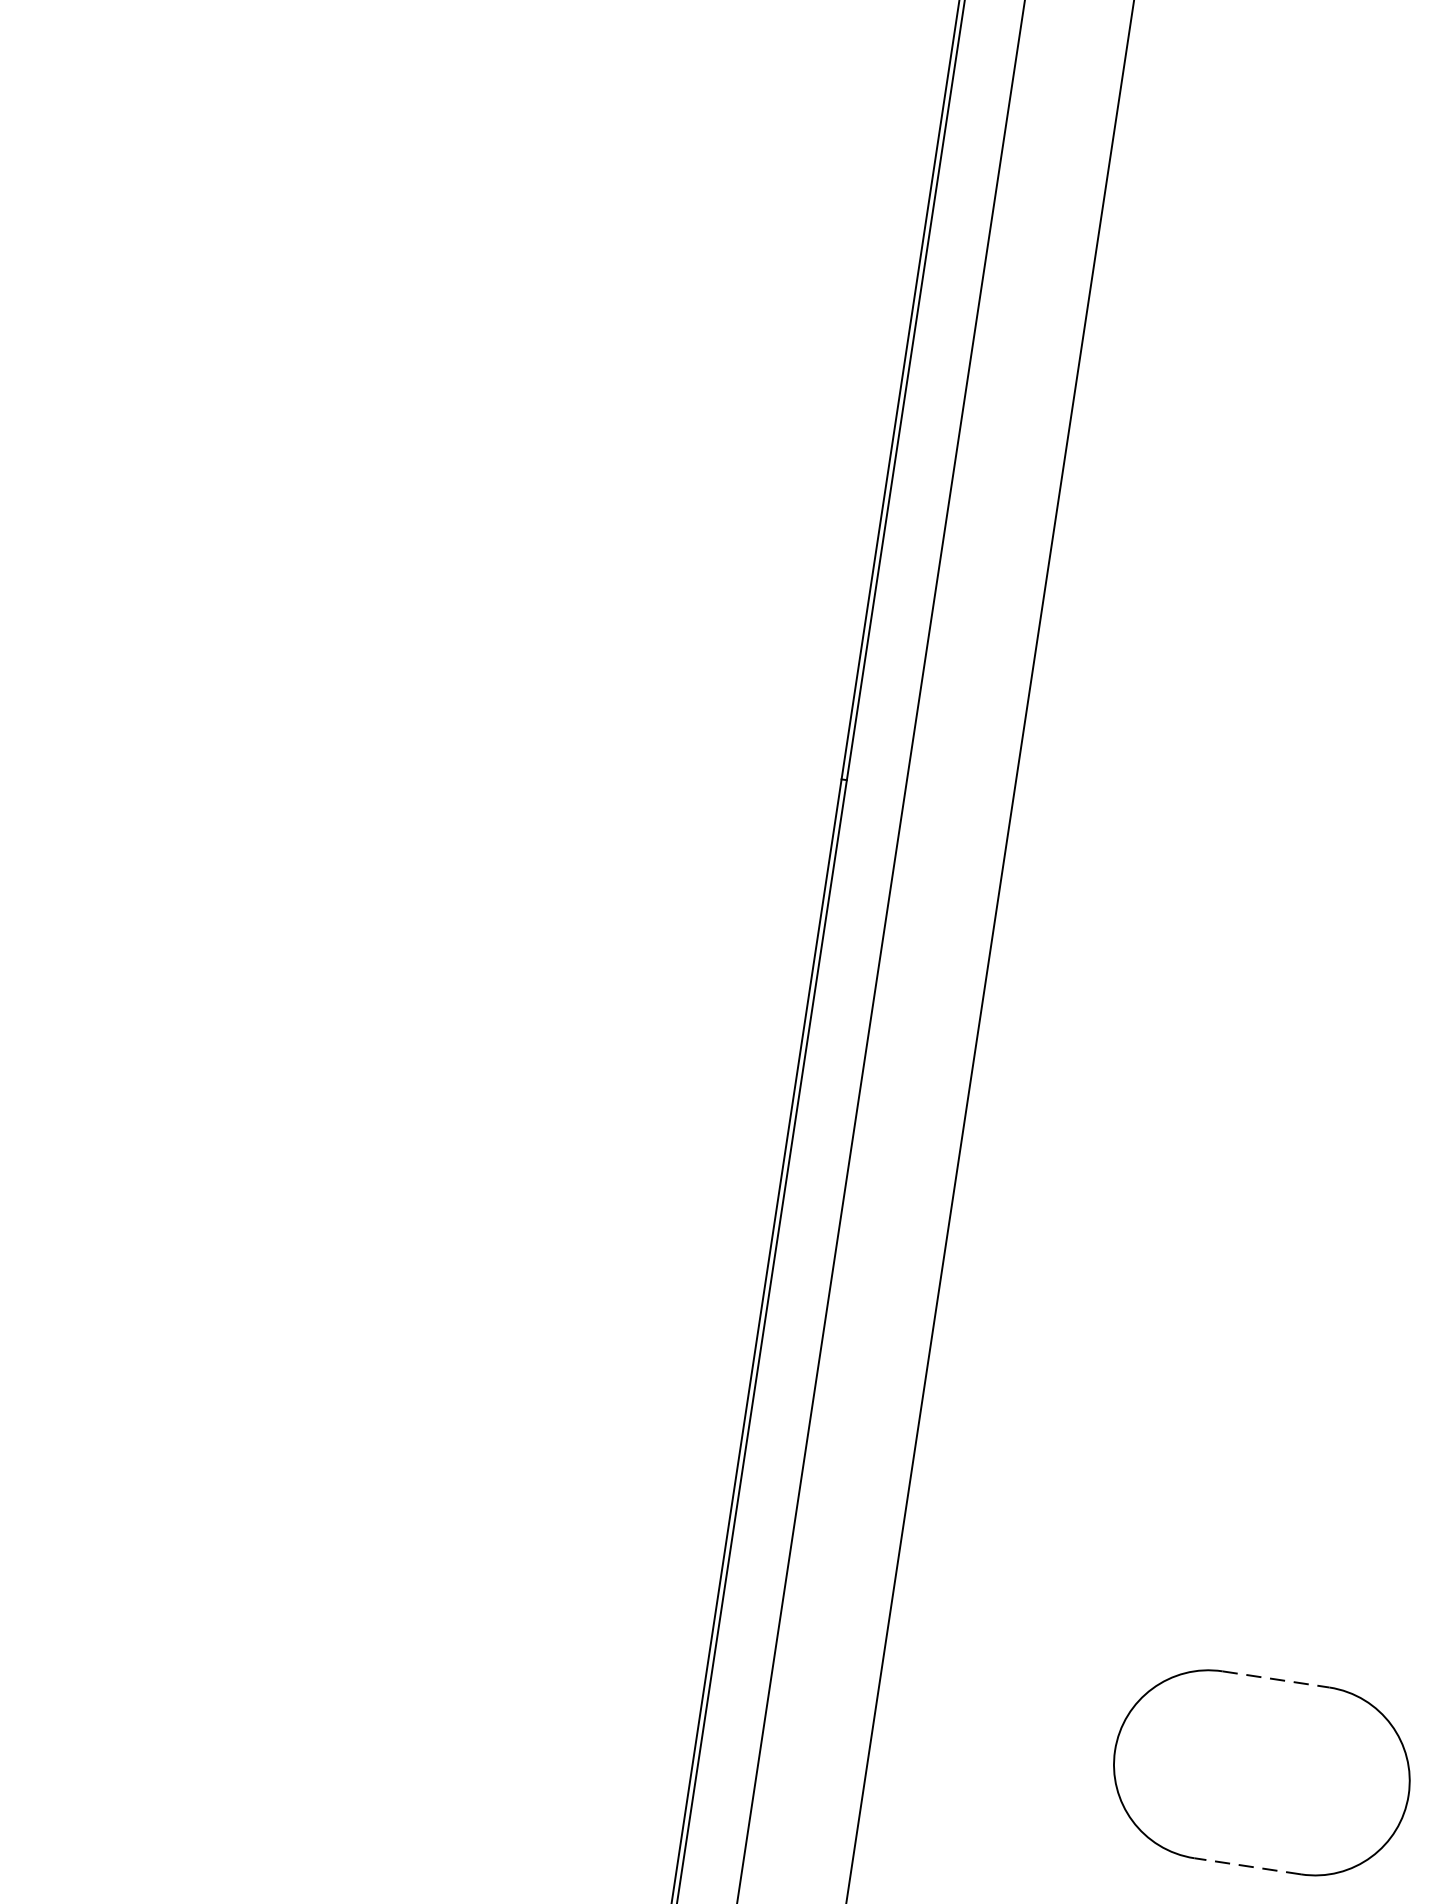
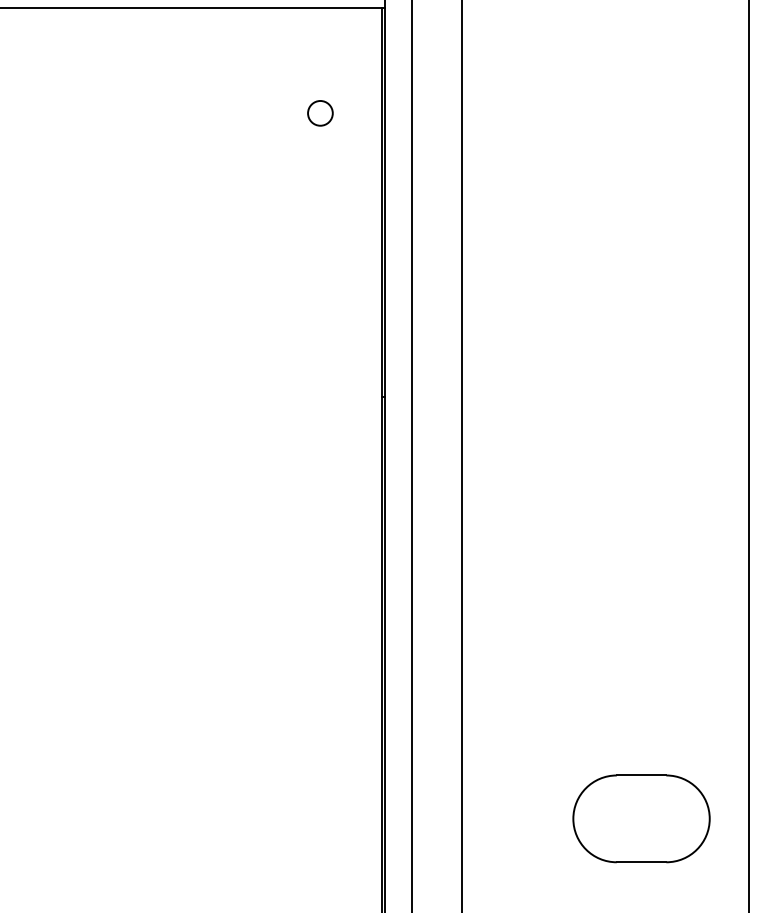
circle: (800, 149) -> (320, 113), added
line: (1275, 1679) -> (641, 775), dashed -> solid
line: (1247, 1866) -> (641, 862), dashed -> solid

